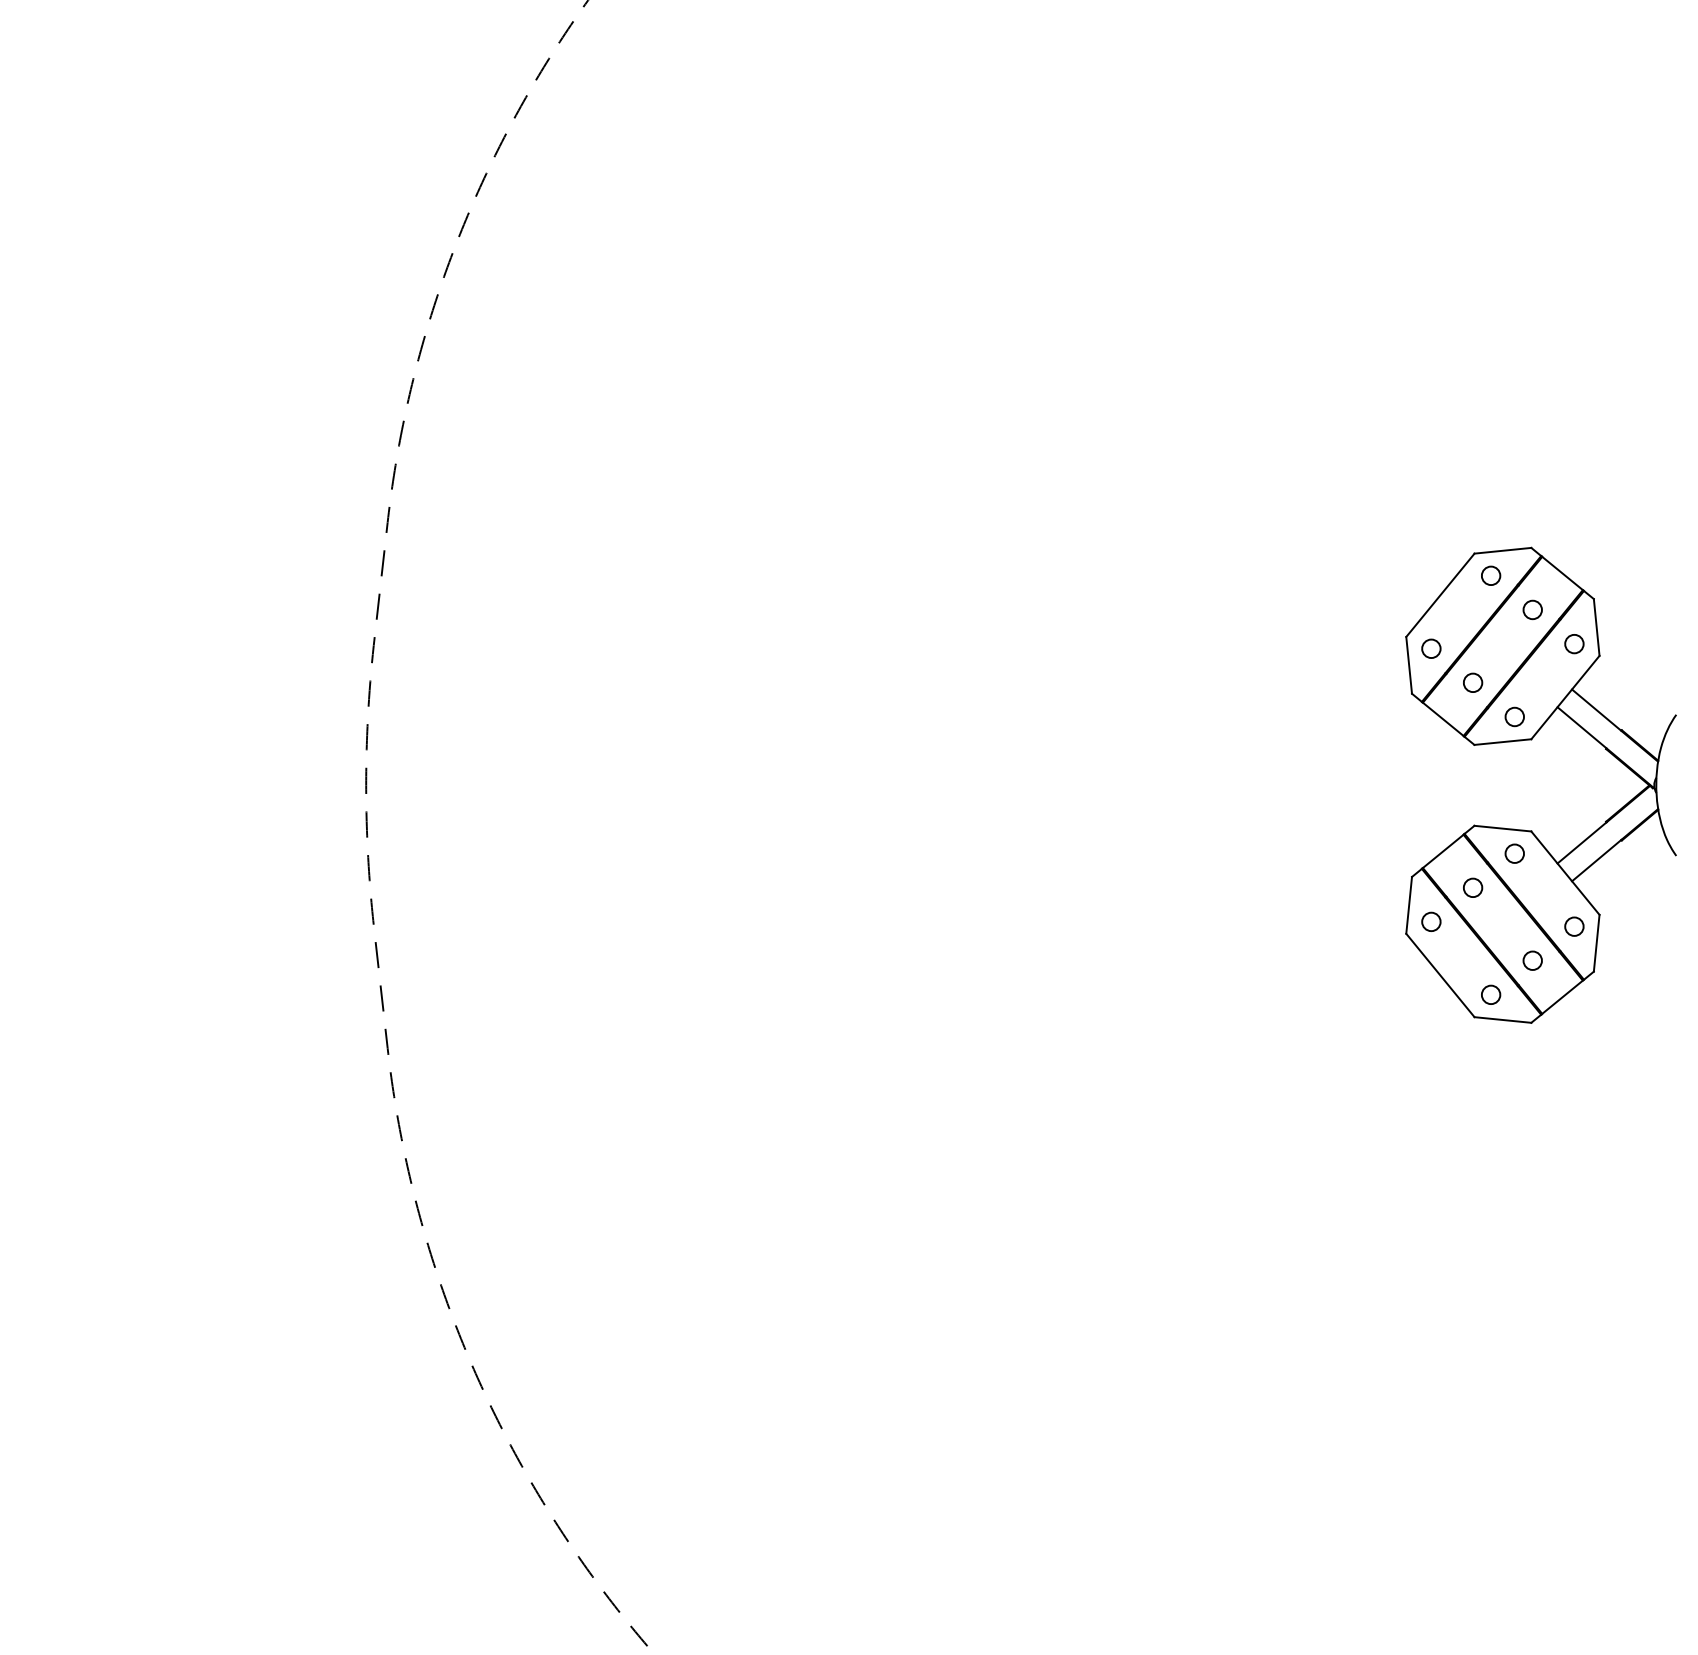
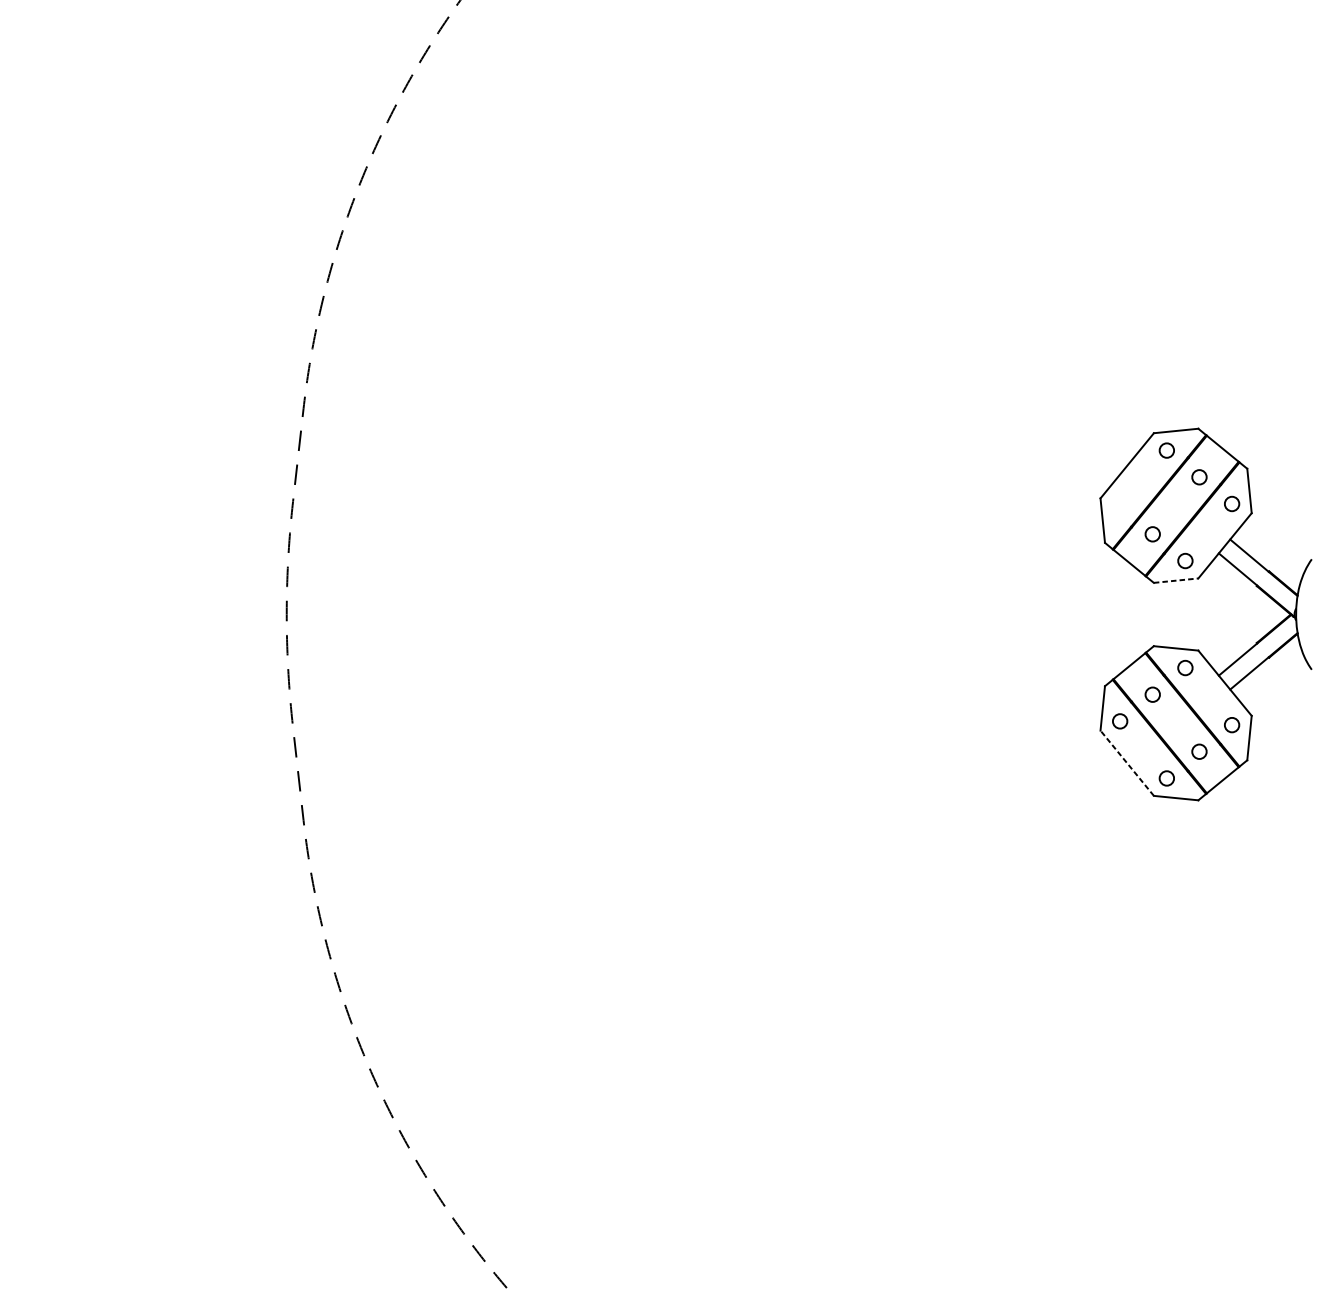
part: (1431, 648) -> (1120, 507), removed
line: (1502, 742) -> (1175, 580), solid -> dashed
line: (1440, 975) -> (1127, 763), solid -> dashed

